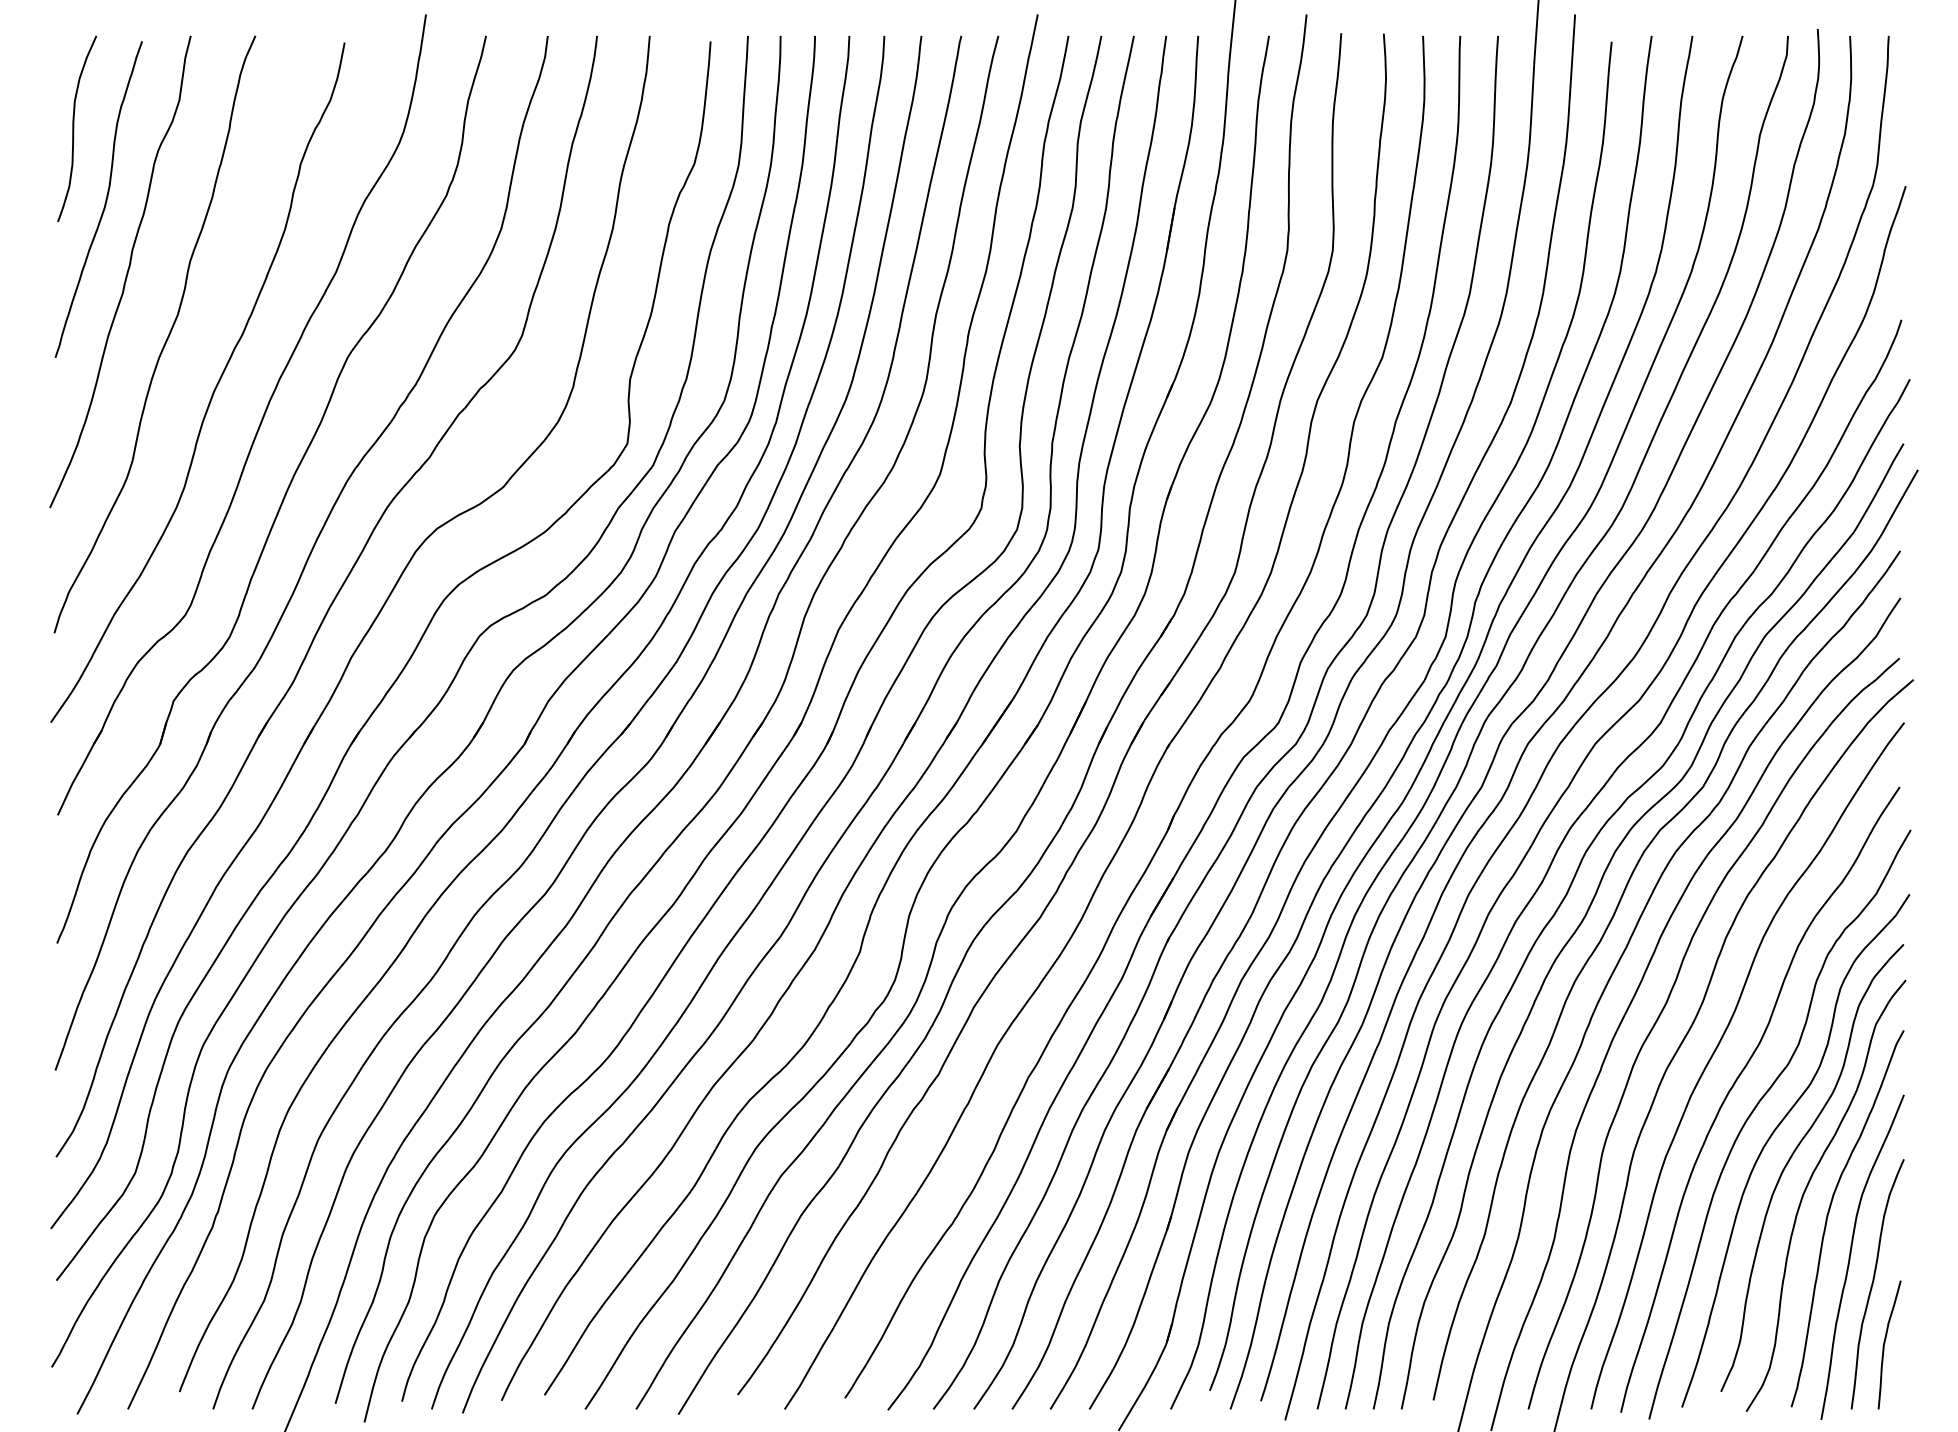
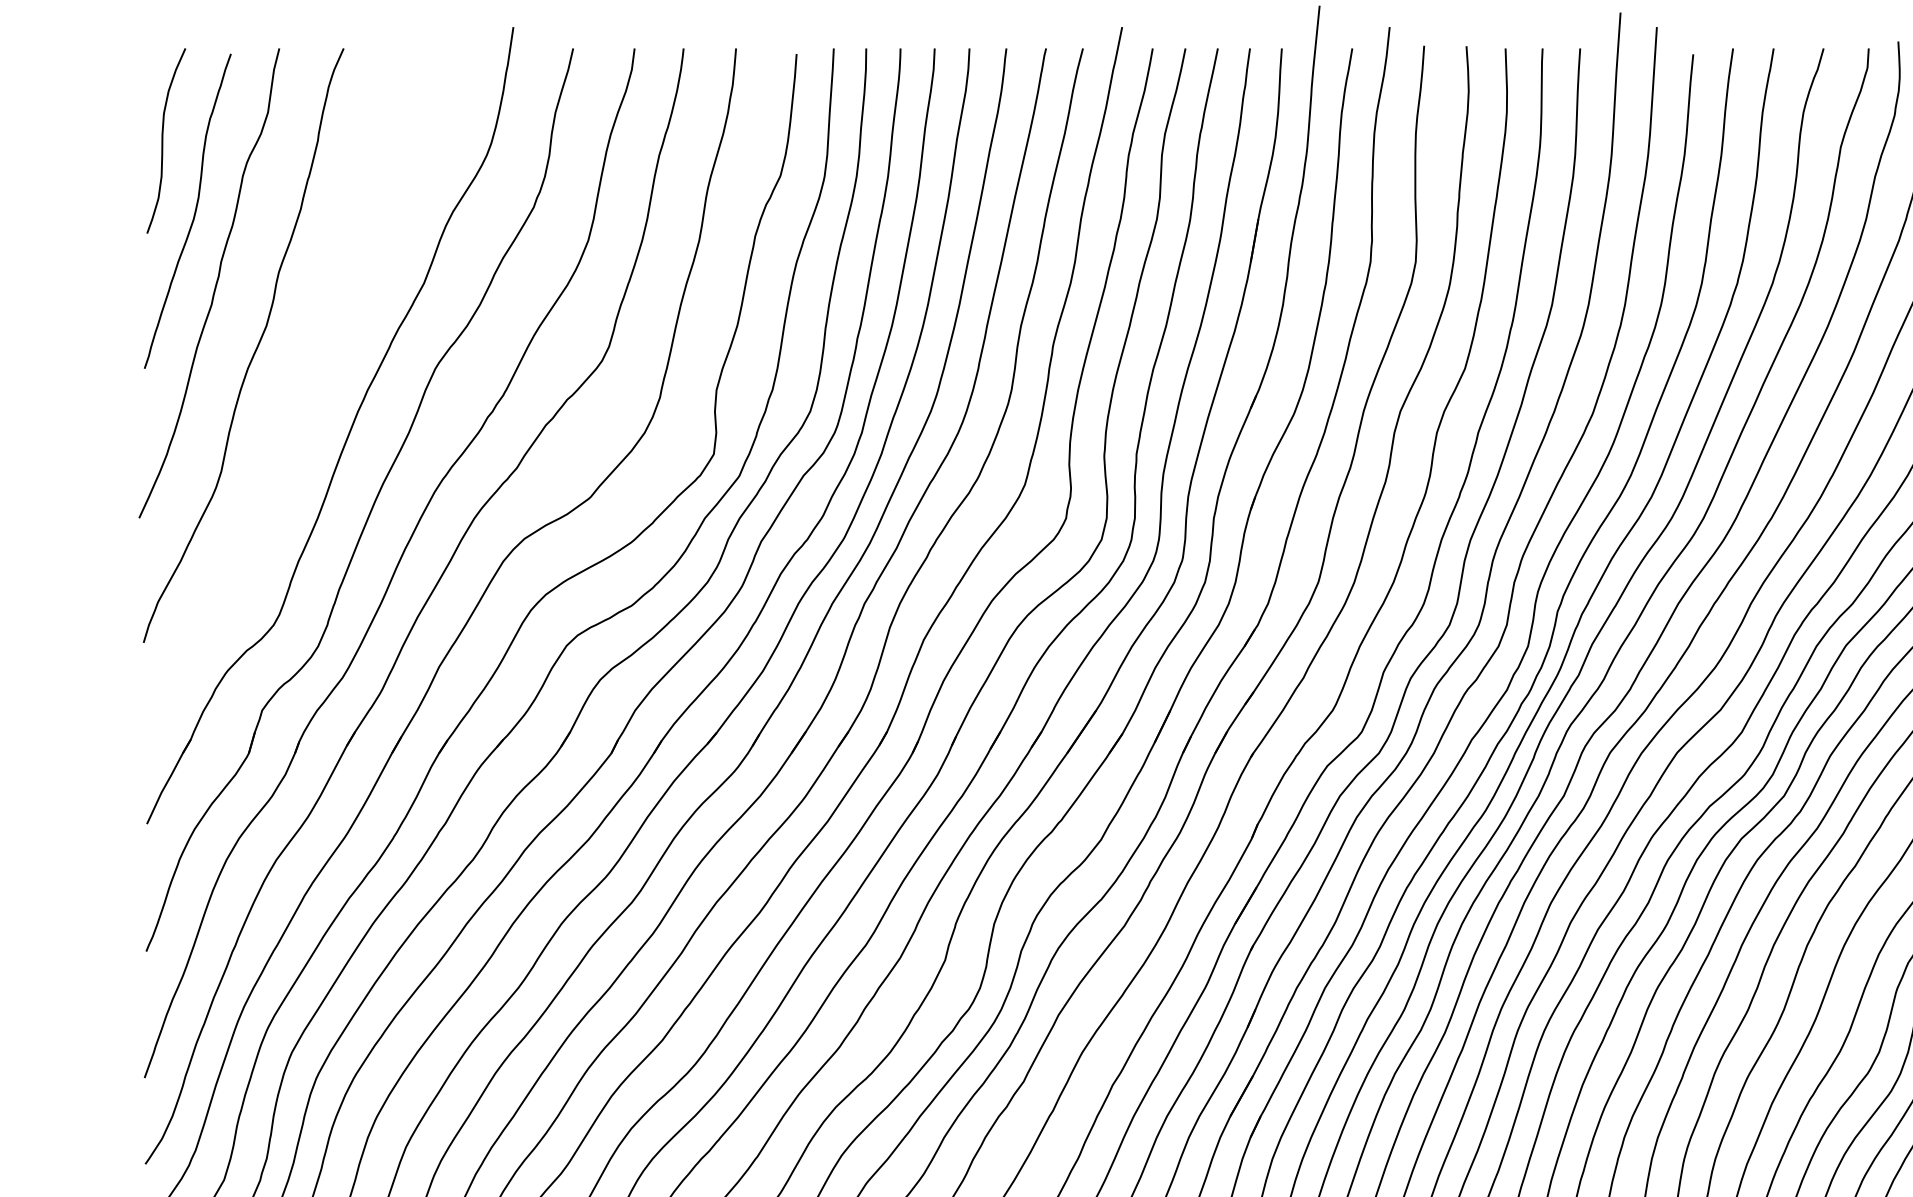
curve: (213, 390) -> (301, 401), removed

